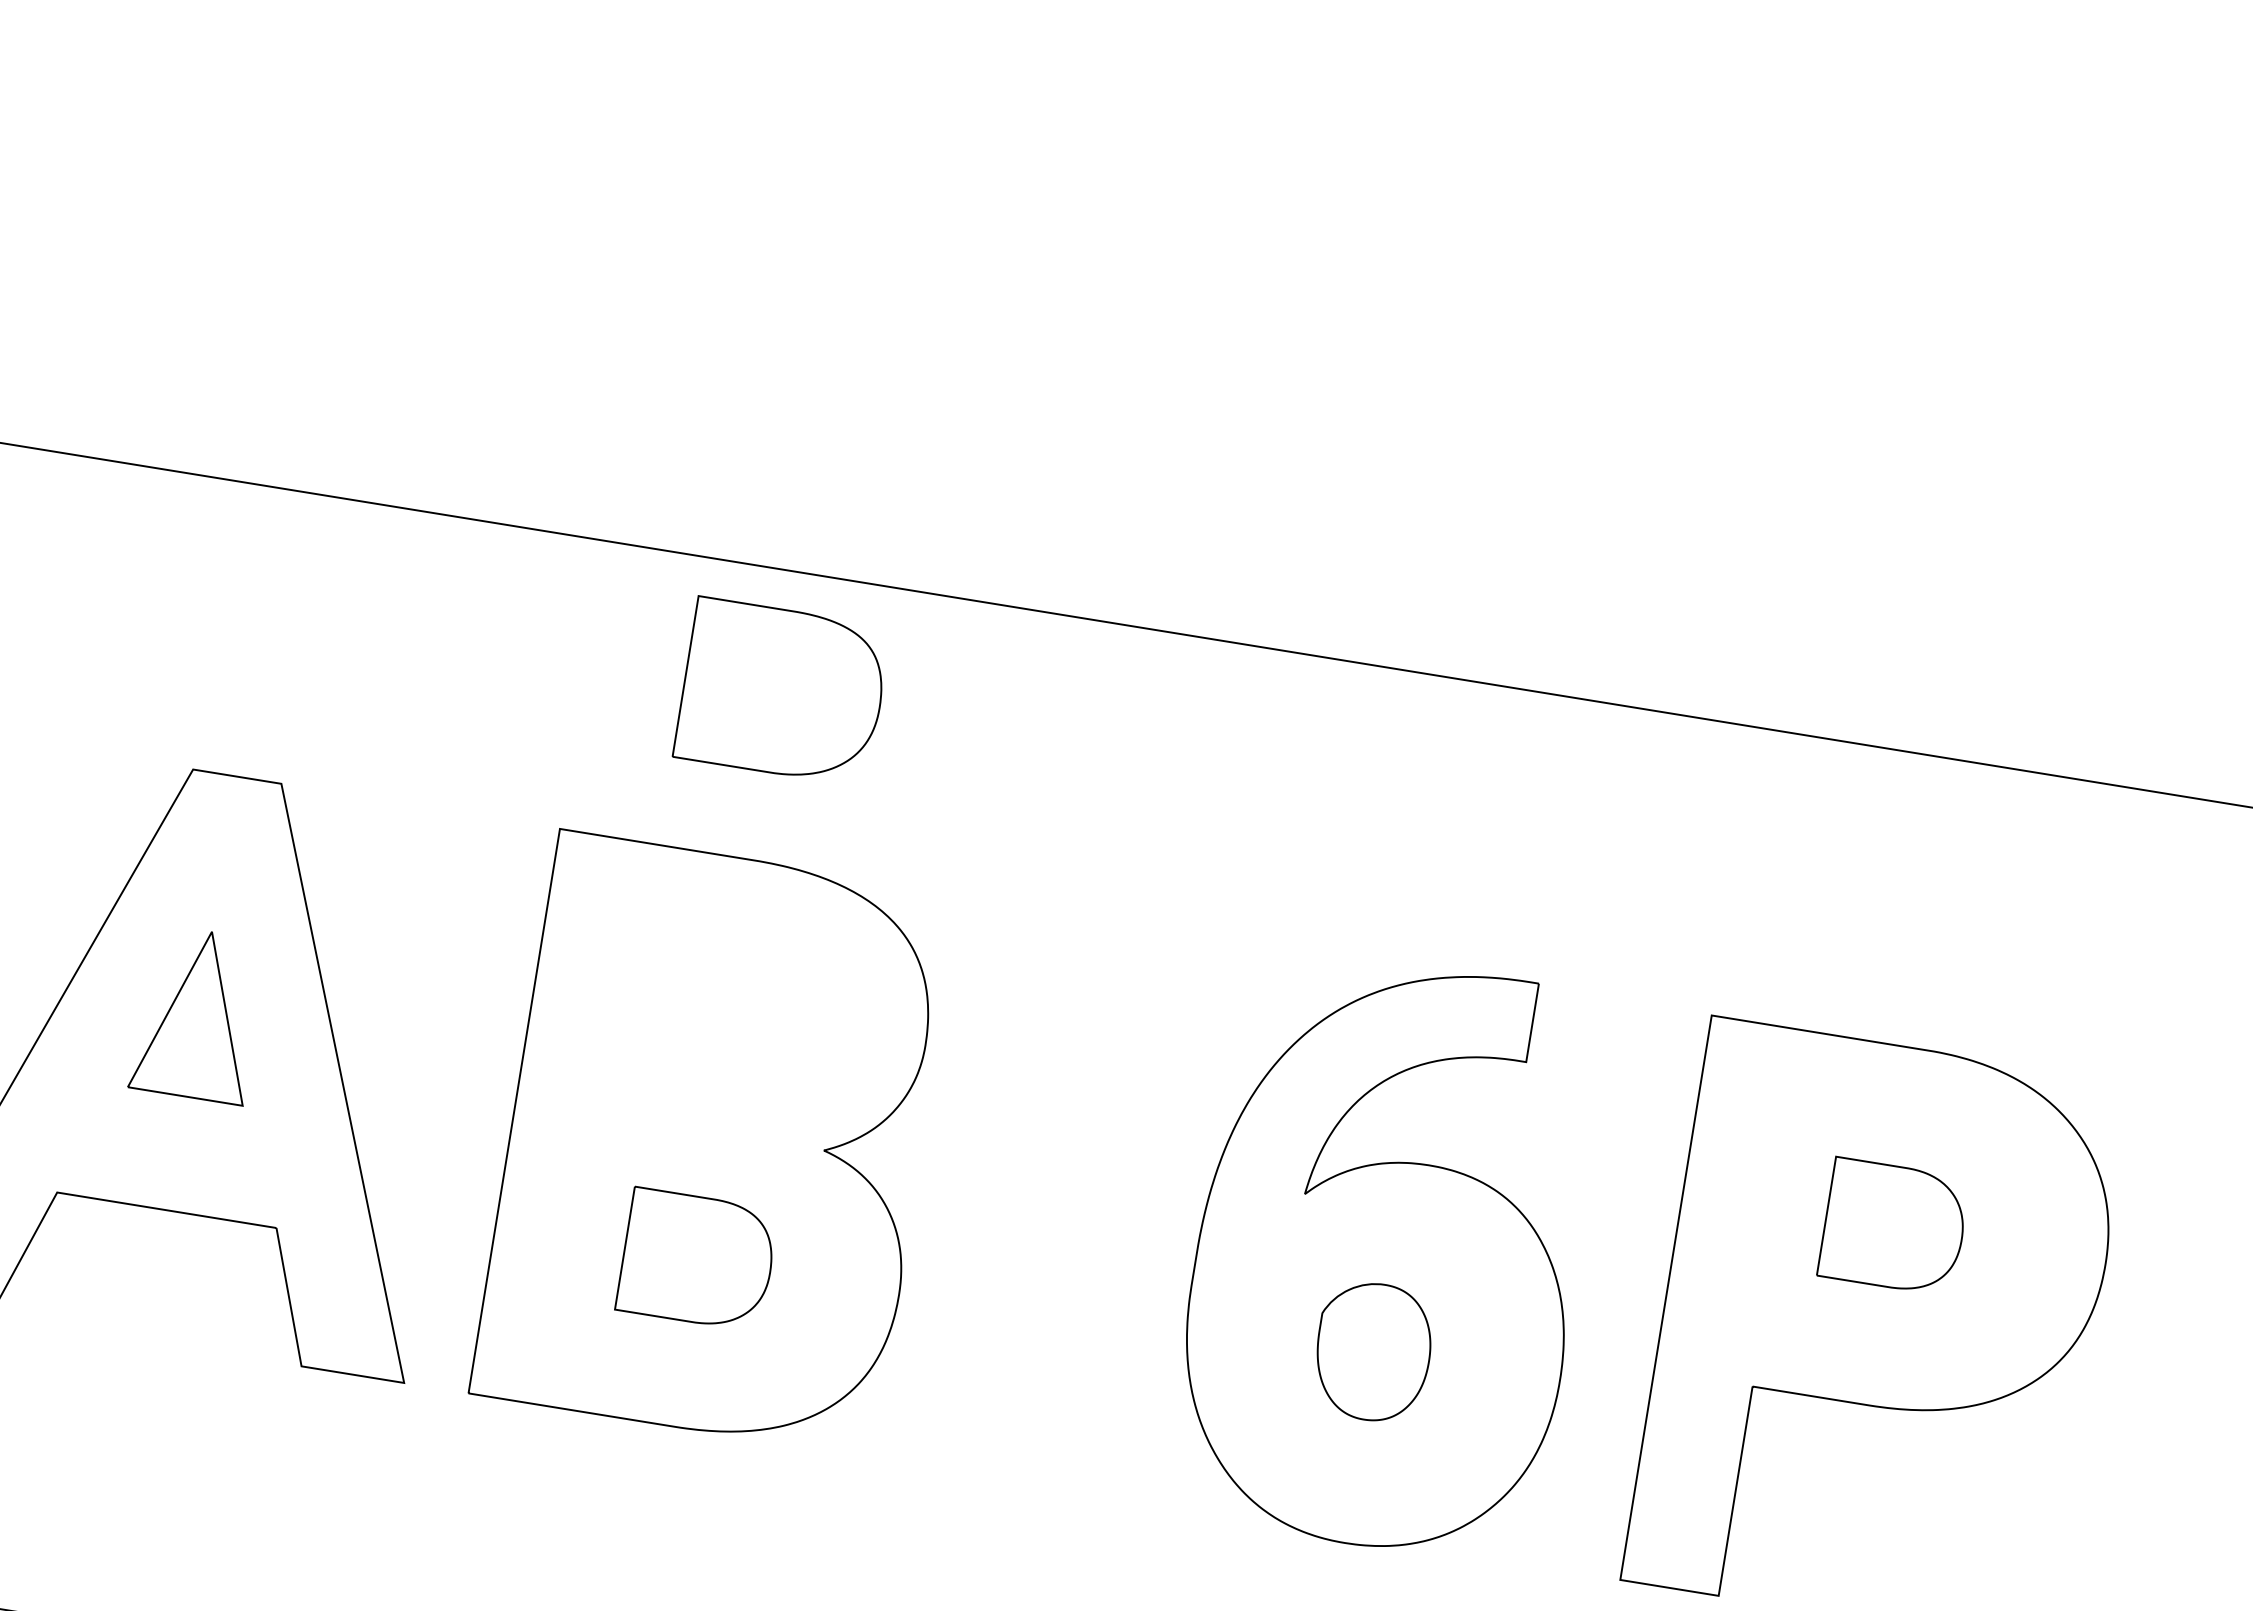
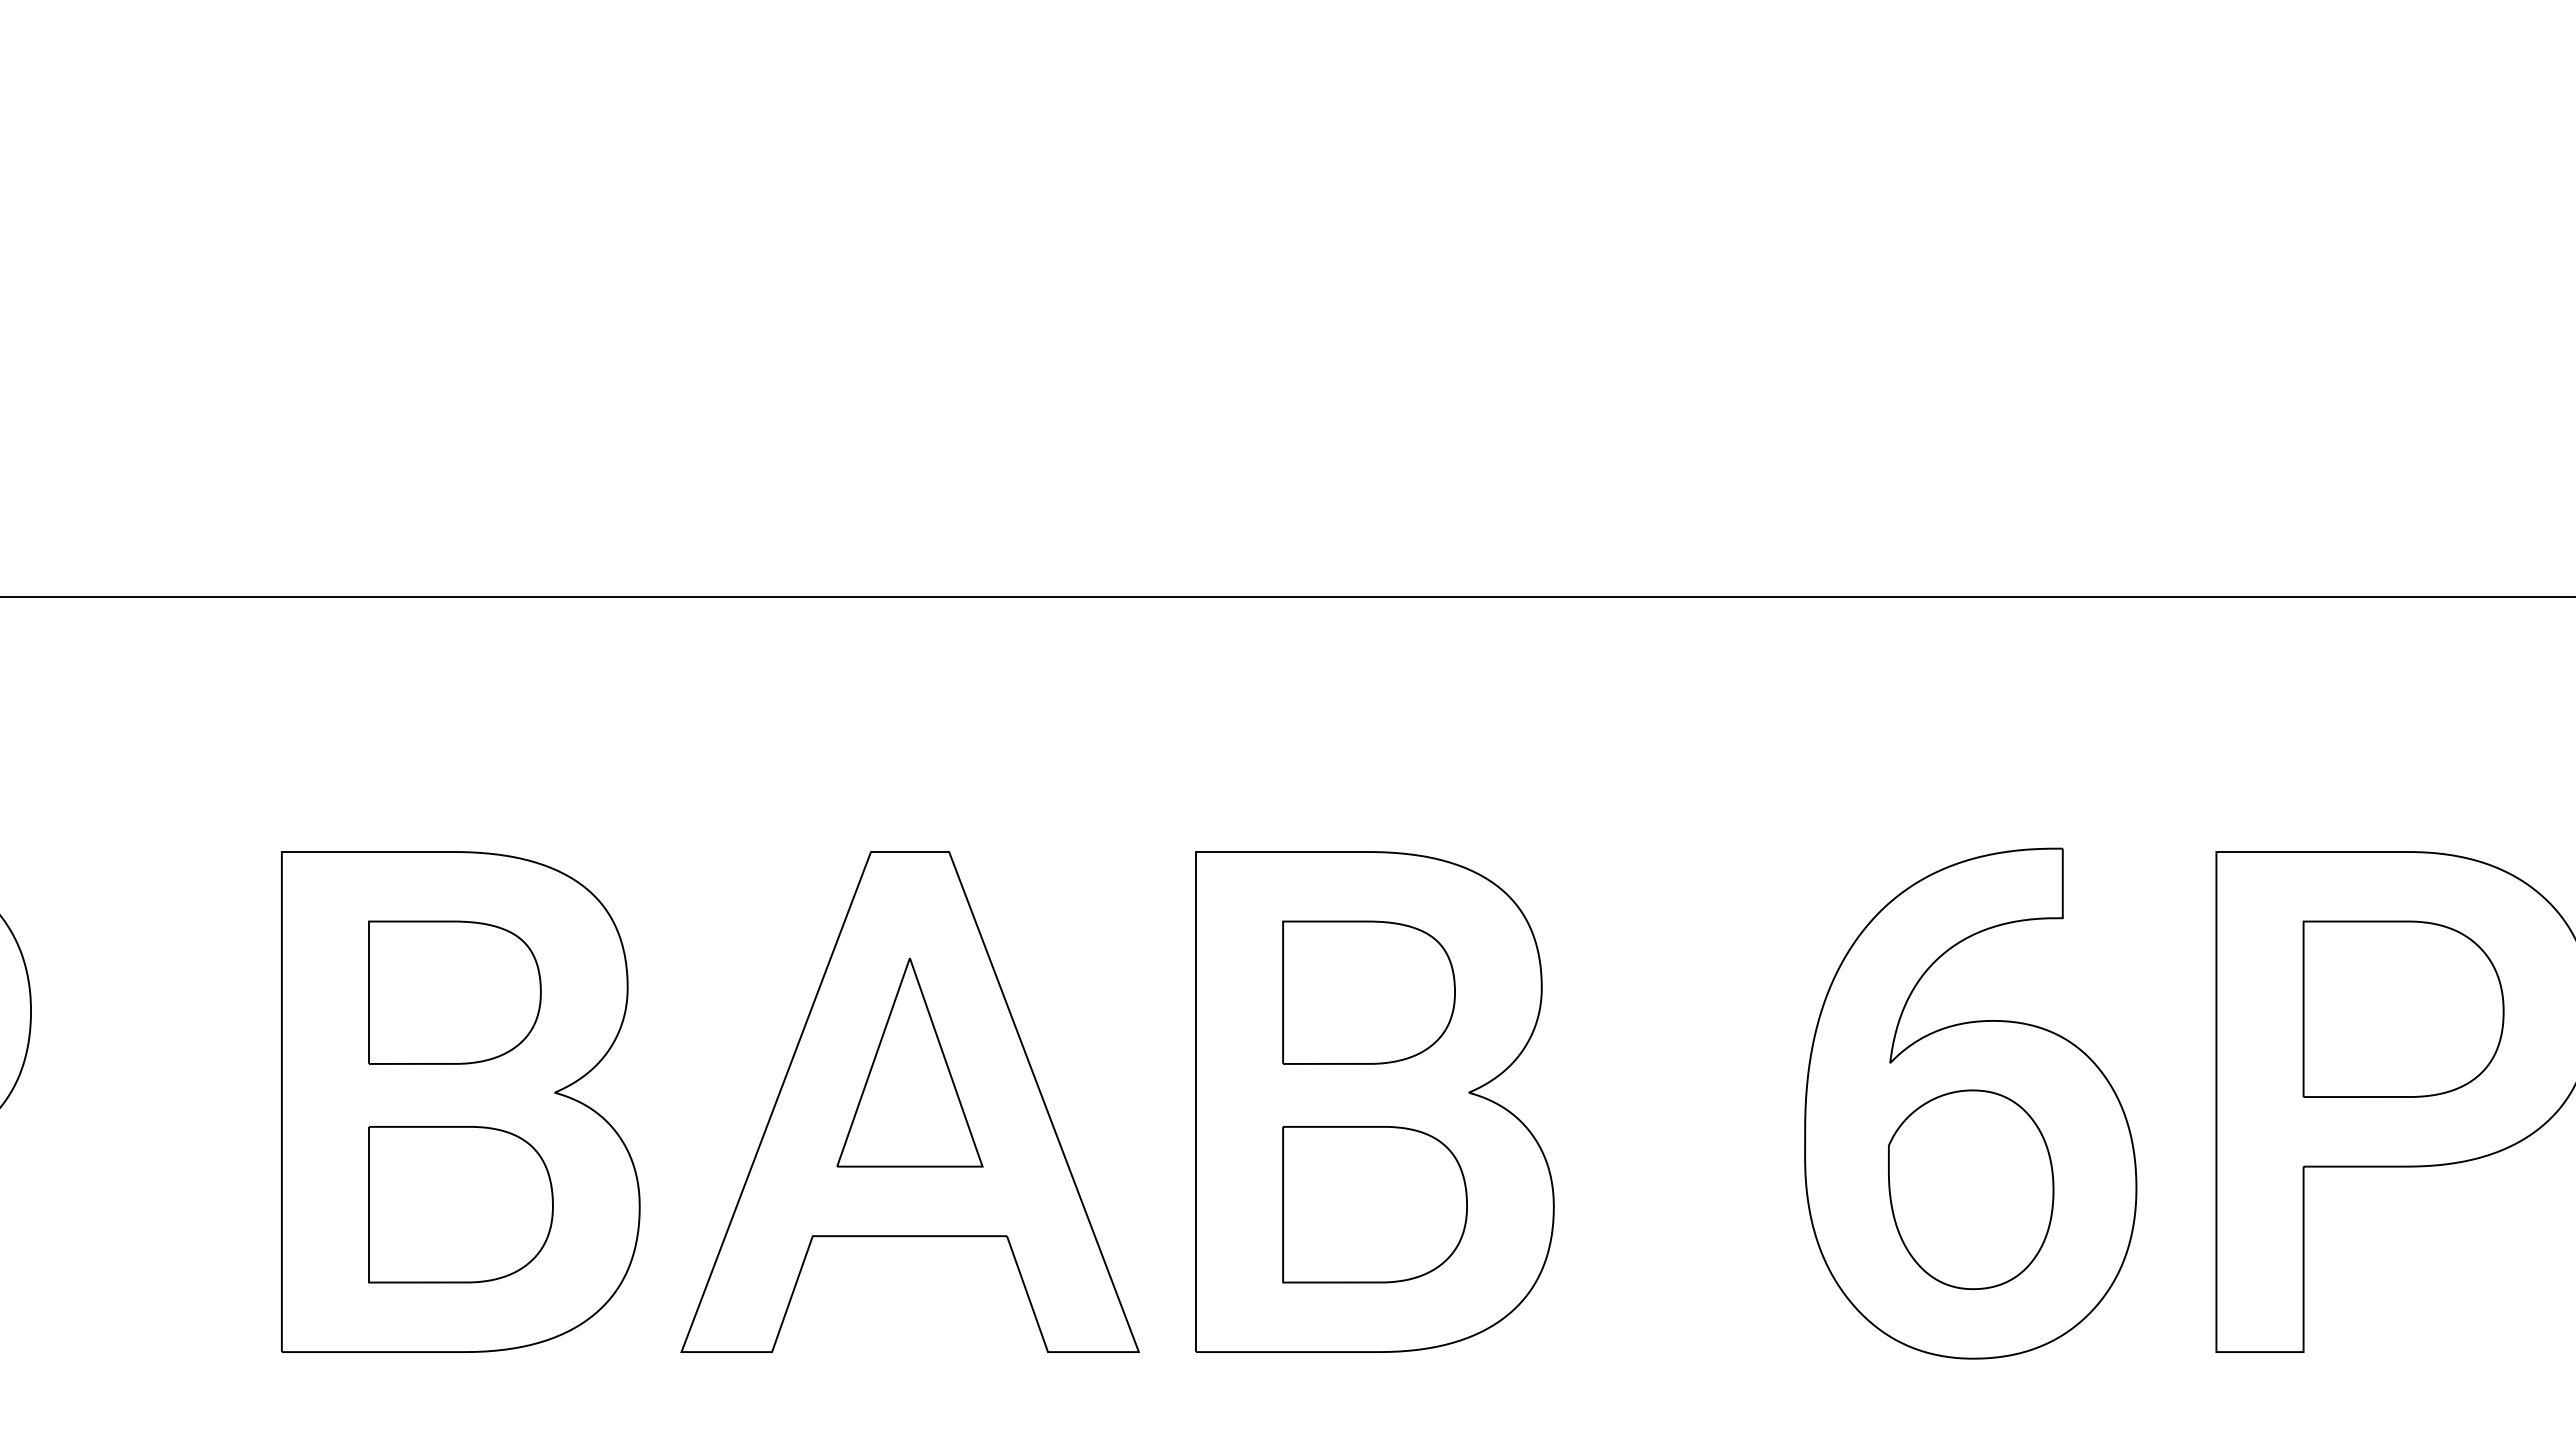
part: (782, 691) -> (1368, 992), moved
part: (198, 1014) -> (909, 1062), size x1.43
part: (1894, 1226) -> (2403, 1008), size x1.67
part: (697, 1259) -> (1374, 1204), size x1.43
part: (1373, 1351) -> (1971, 1189), size x1.67

